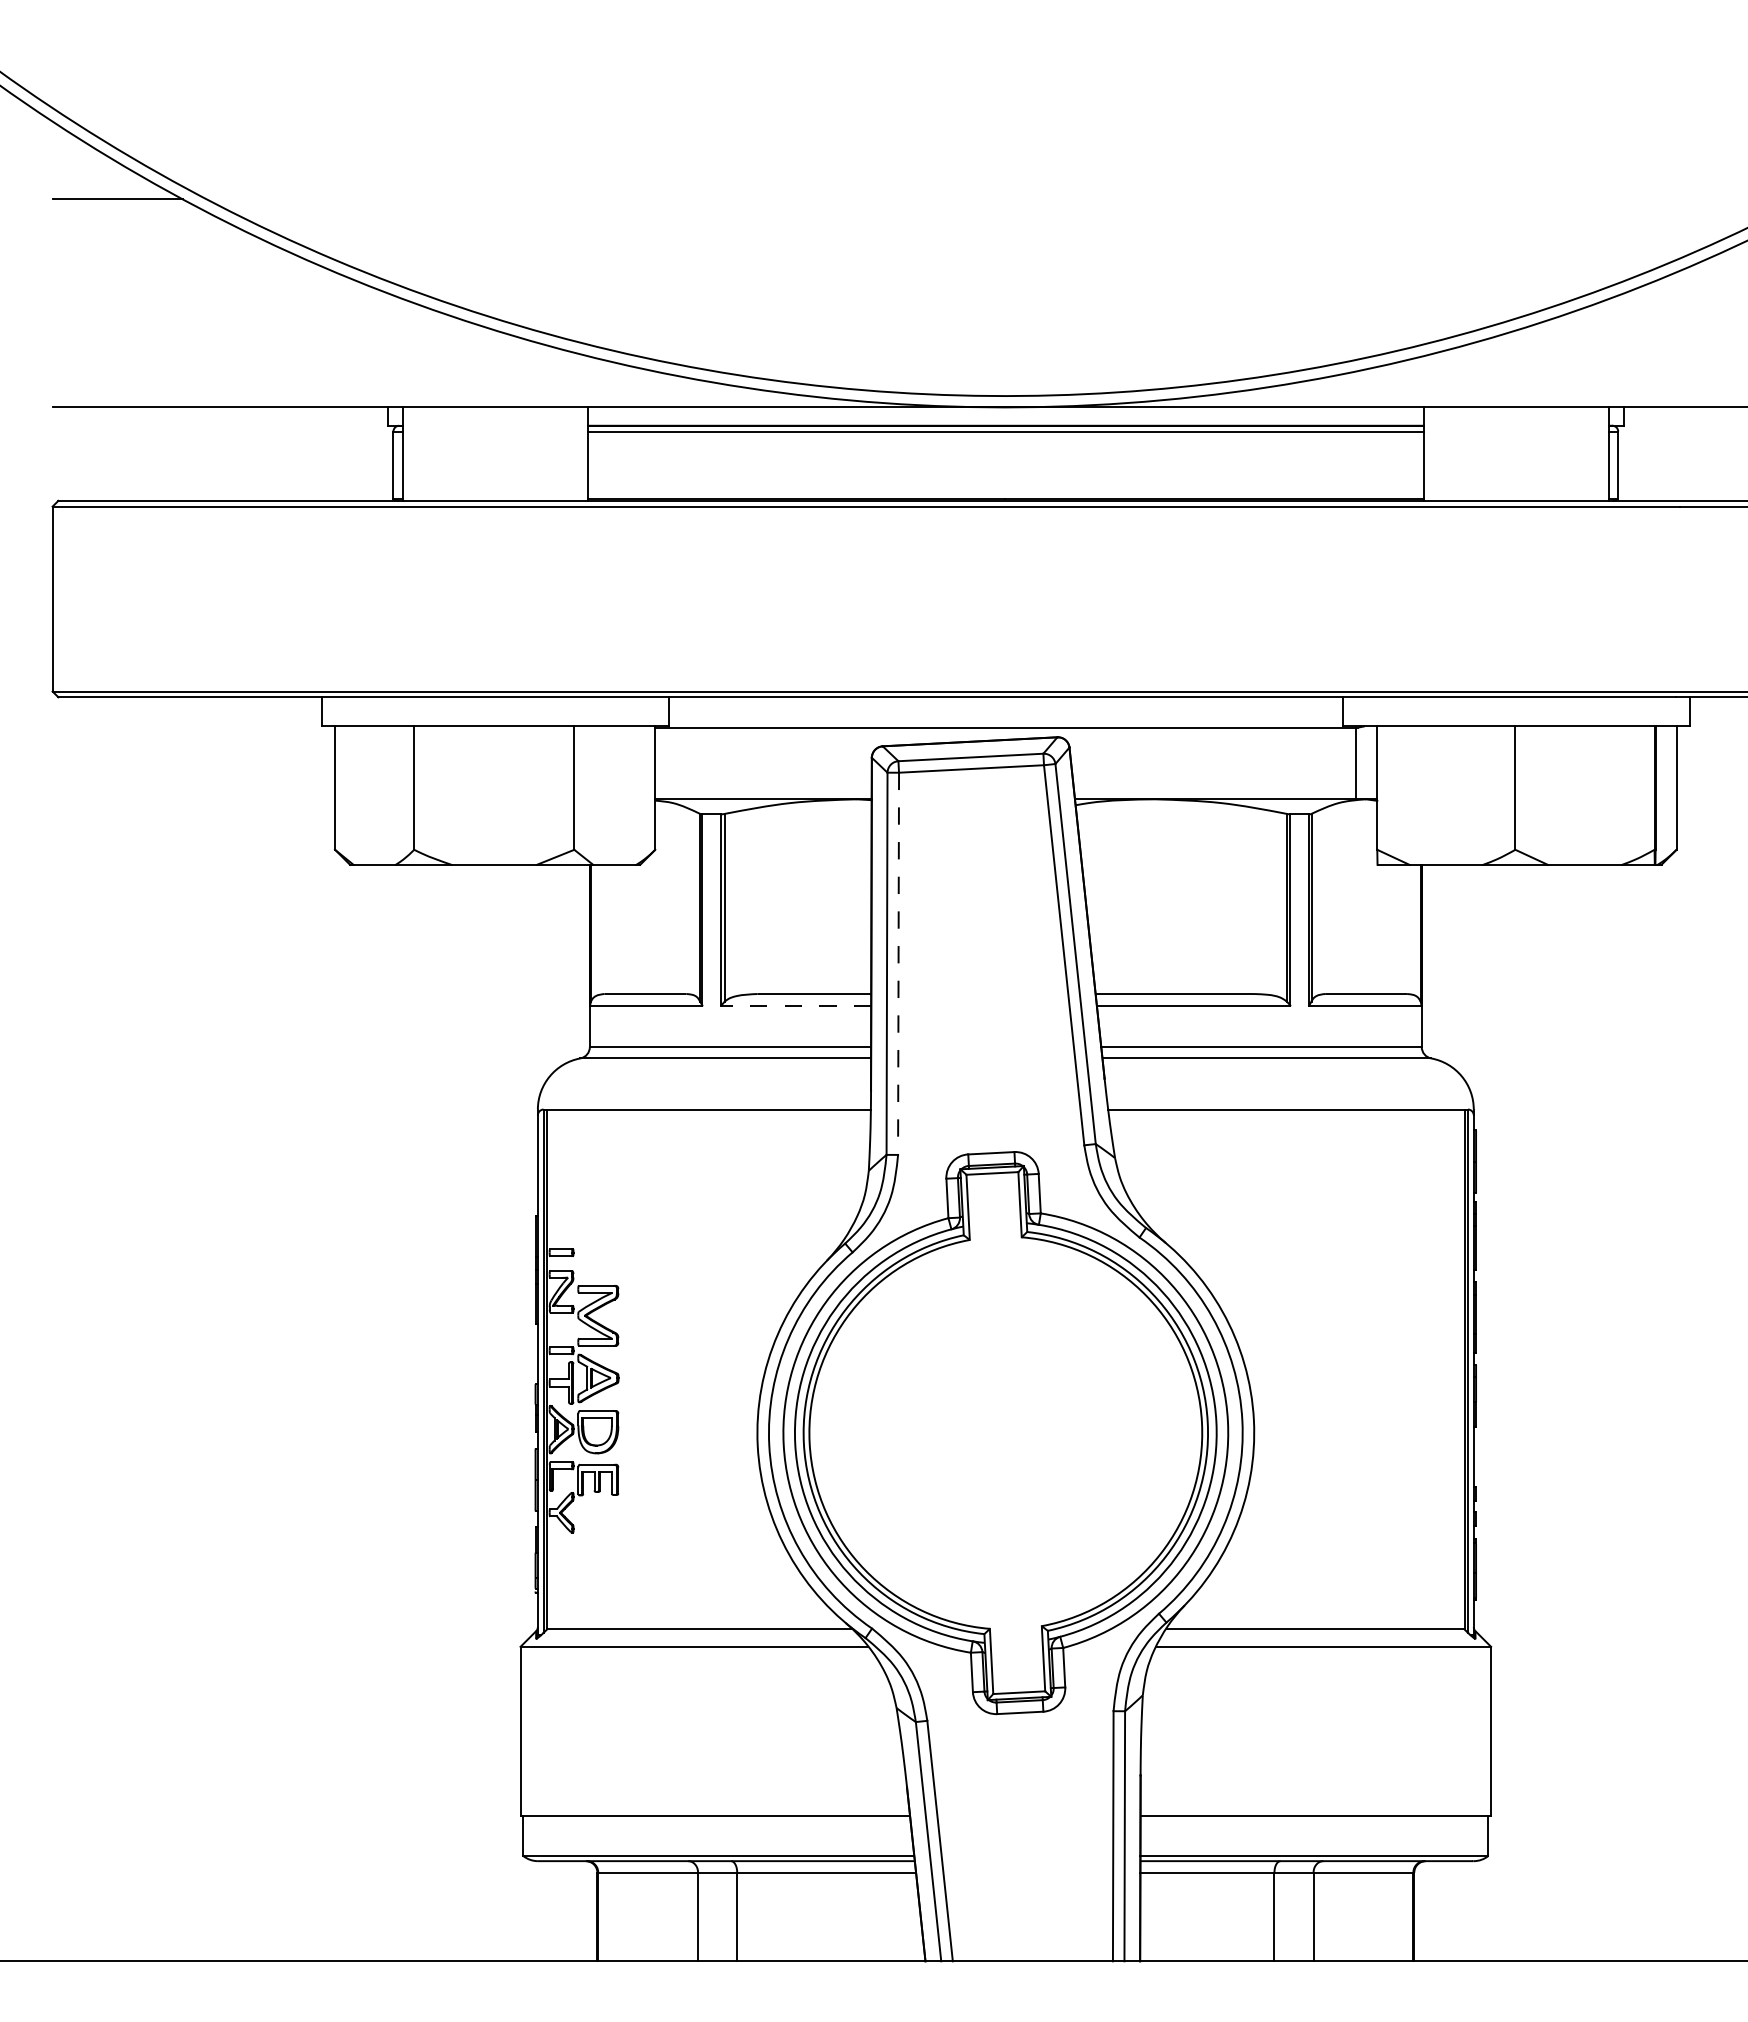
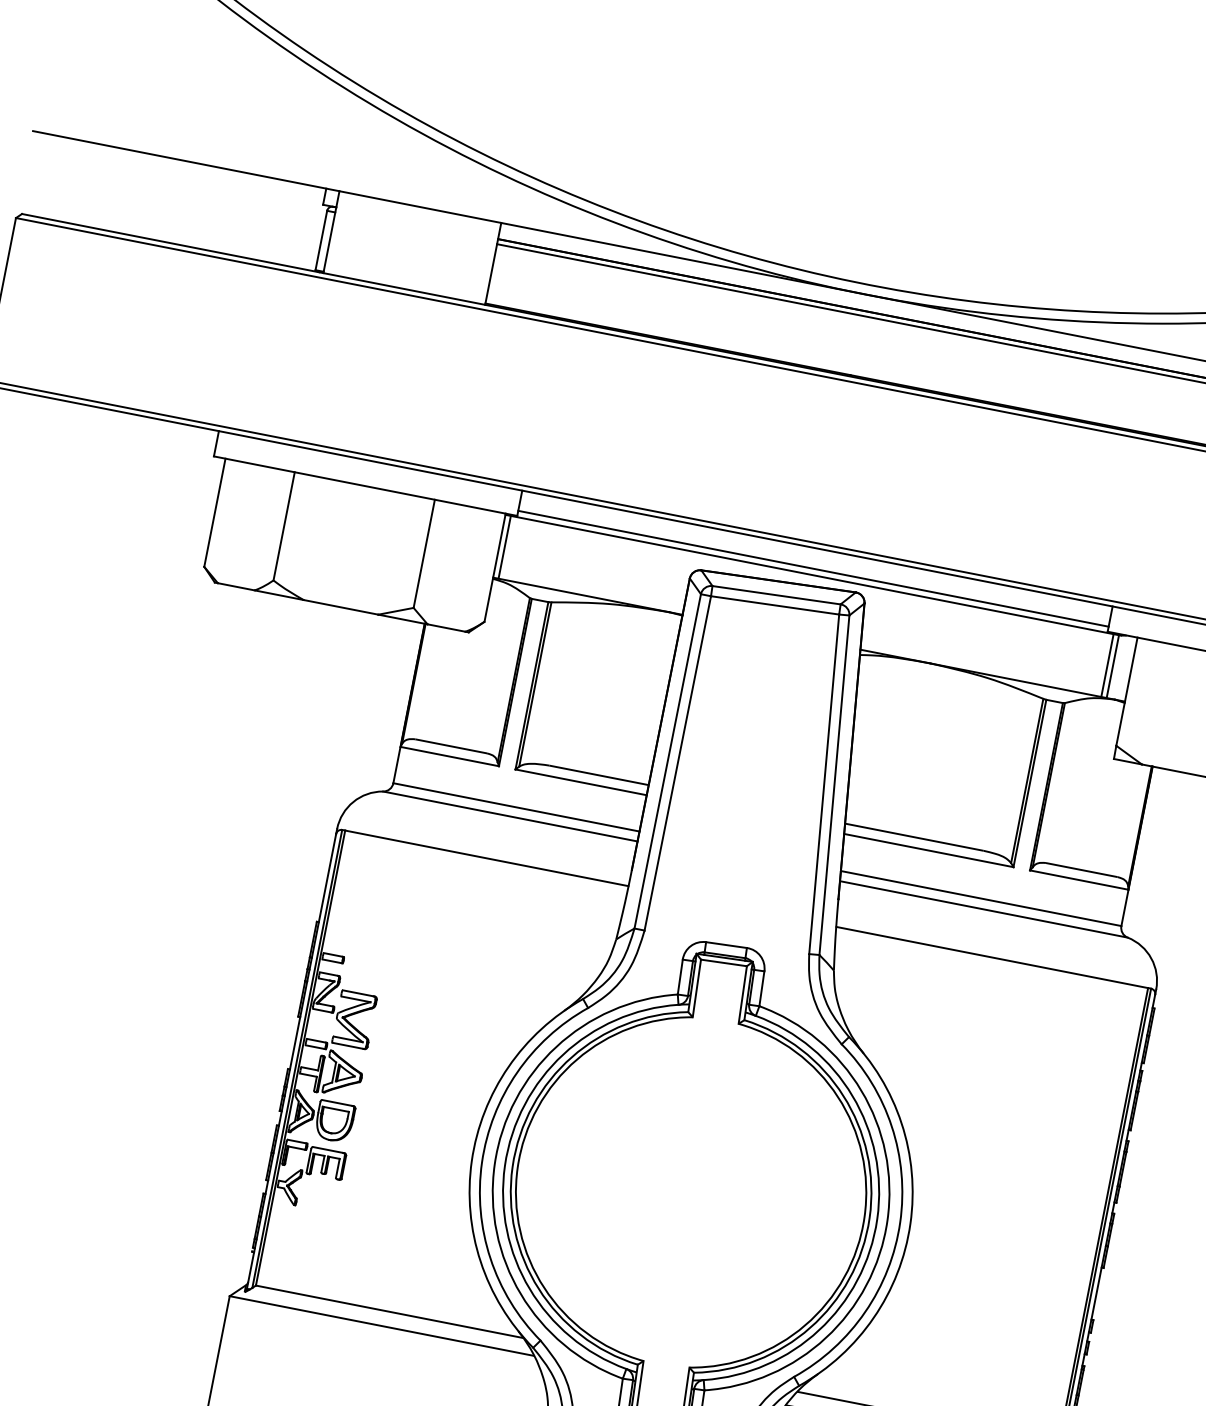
line: (1005, 720) -> (813, 568), added
line: (661, 763) -> (504, 547), added
line: (1350, 763) -> (1107, 665), added
line: (898, 964) -> (677, 763), dashed -> solid
line: (796, 1005) -> (581, 782), dashed -> solid

